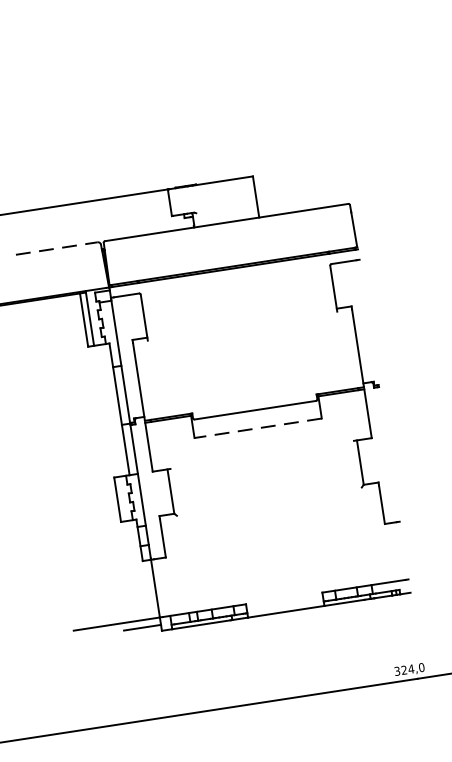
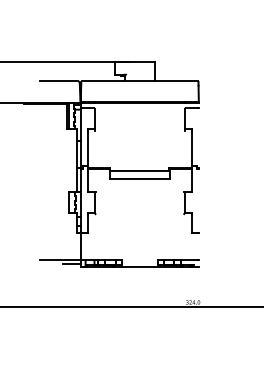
line: (57, 248) -> (59, 81), dashed -> solid
line: (257, 428) -> (139, 179), dashed -> solid

